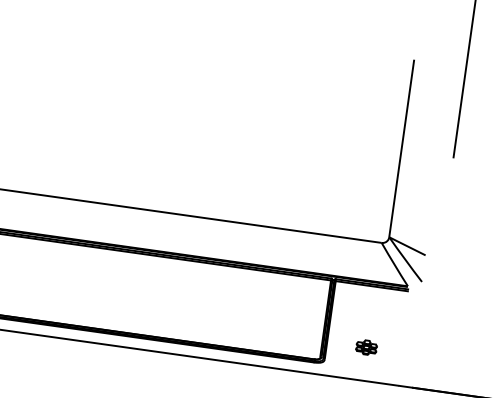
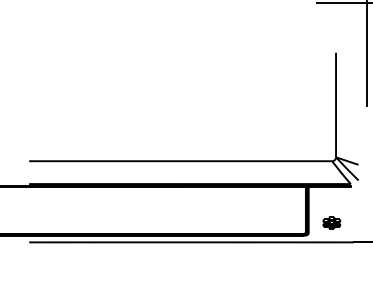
part: (366, 346) -> (331, 222), size x1.43

